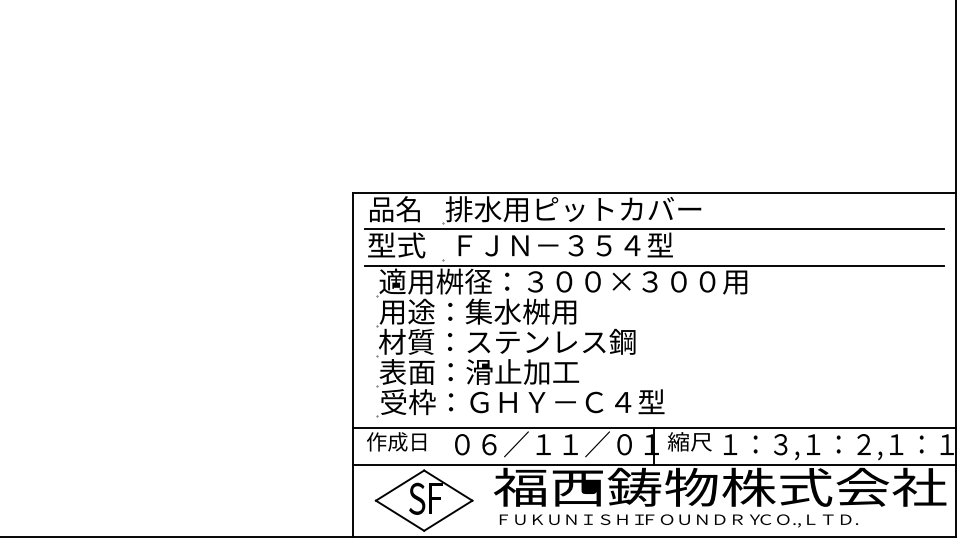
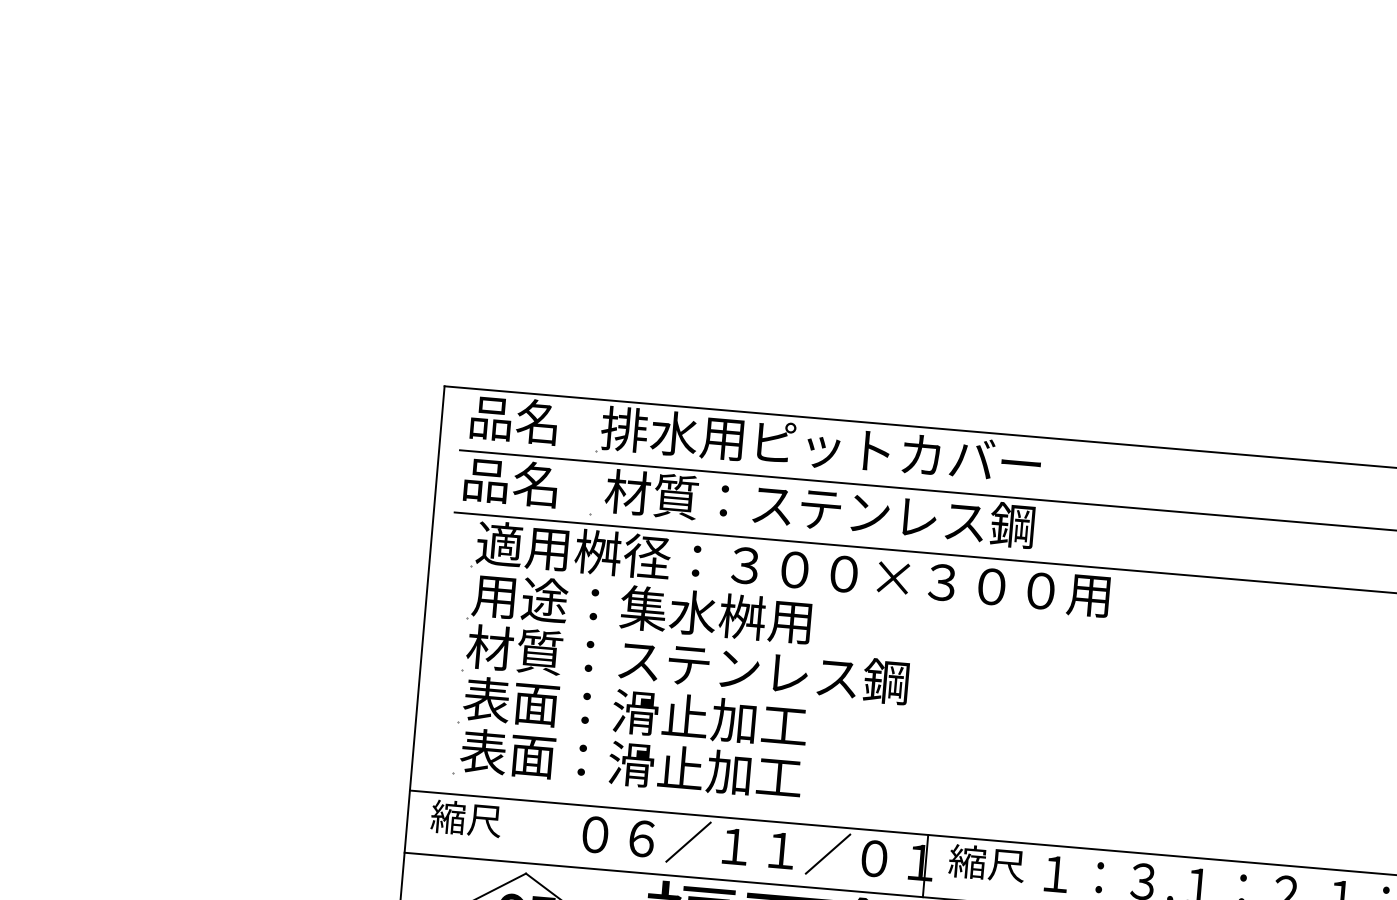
text: (396, 245) -> (511, 482), 型式 -> 品名
text: (575, 245) -> (819, 508), ＦＪＮ－３５４型 -> 材質：ステンレス鋼
text: (522, 402) -> (705, 771), 受枠：ＧＨＹ－Ｃ４型 -> 表面：滑止加工
text: (396, 441) -> (482, 819), 作成日 -> 縮尺

